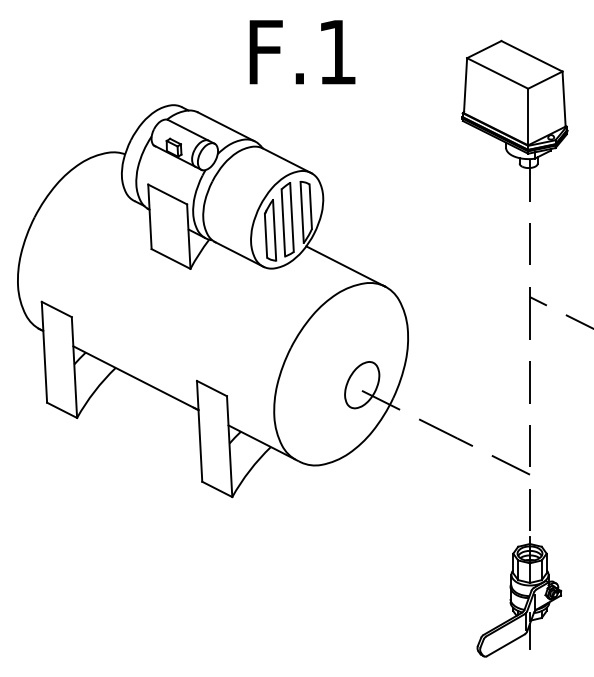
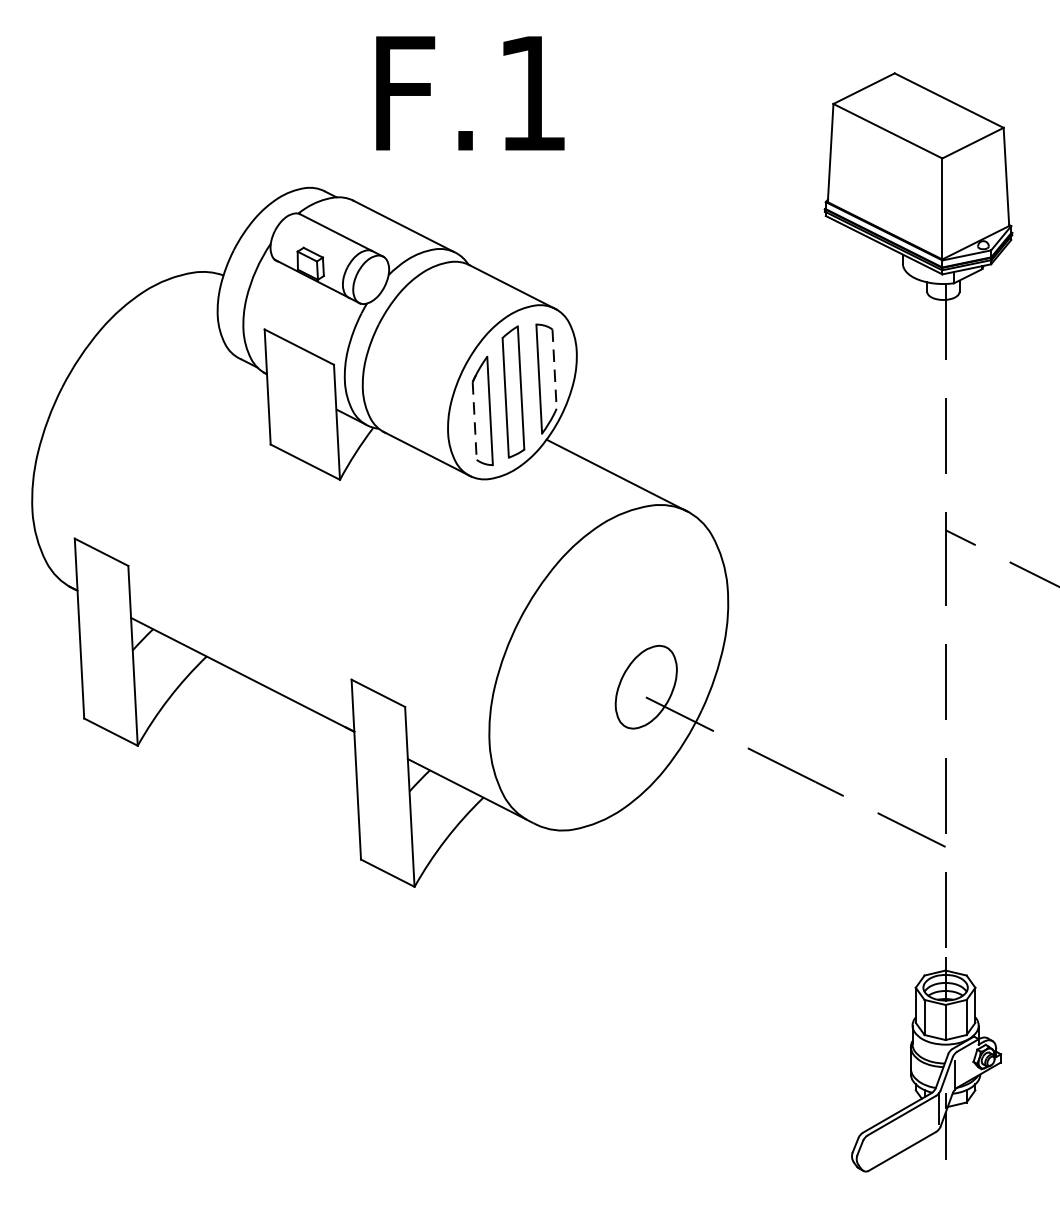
text: (302, 52) -> (470, 93), moved
line: (310, 207) -> (554, 370), solid -> dashed
line: (266, 235) -> (475, 420), solid -> dashed

